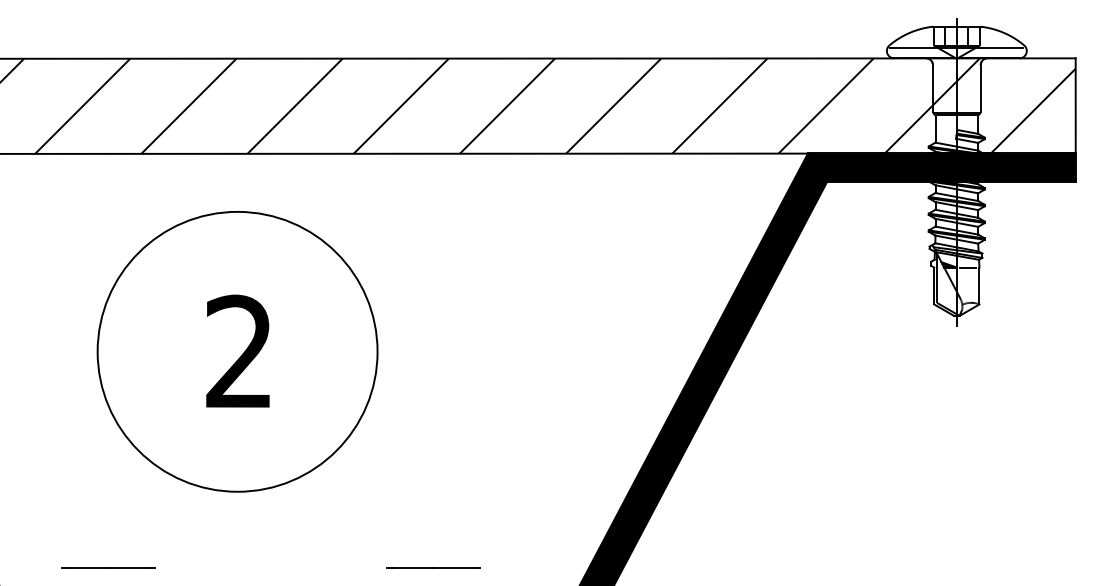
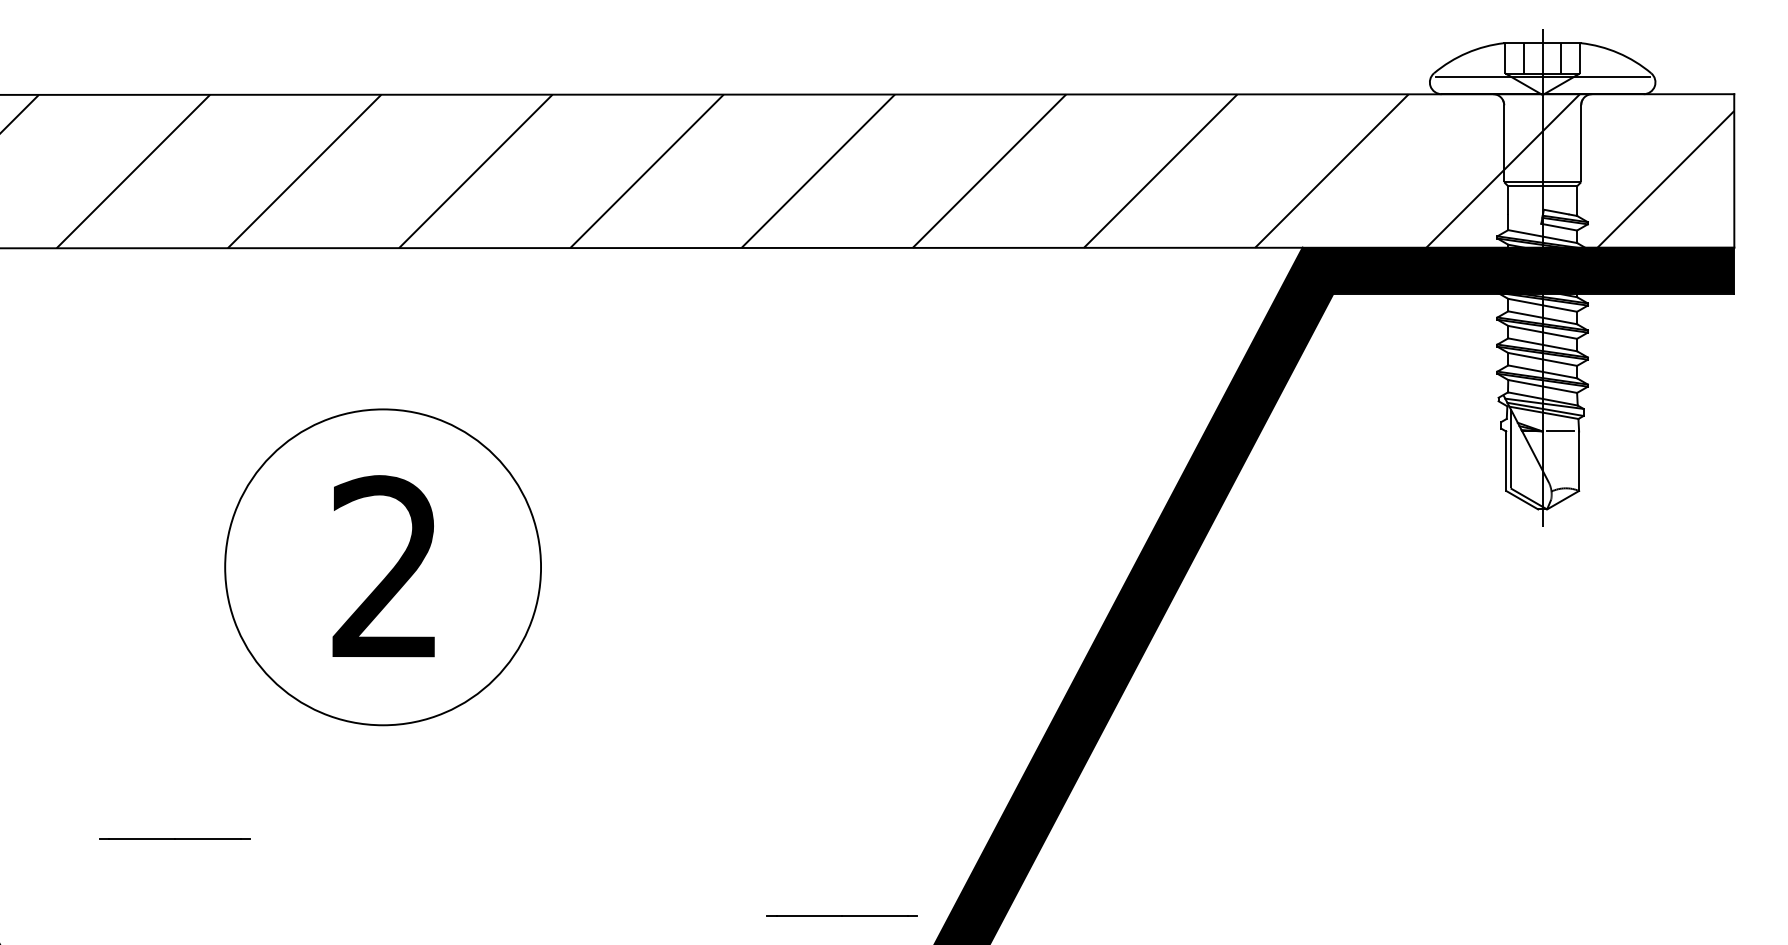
circle: (237, 351) -> (382, 566), size x0.7
line: (108, 567) -> (174, 837), moved
line: (433, 567) -> (842, 915), moved

